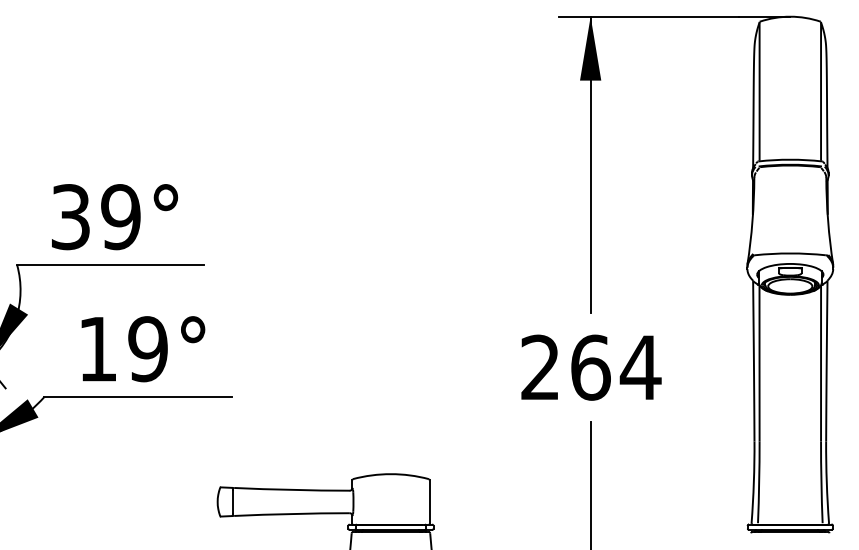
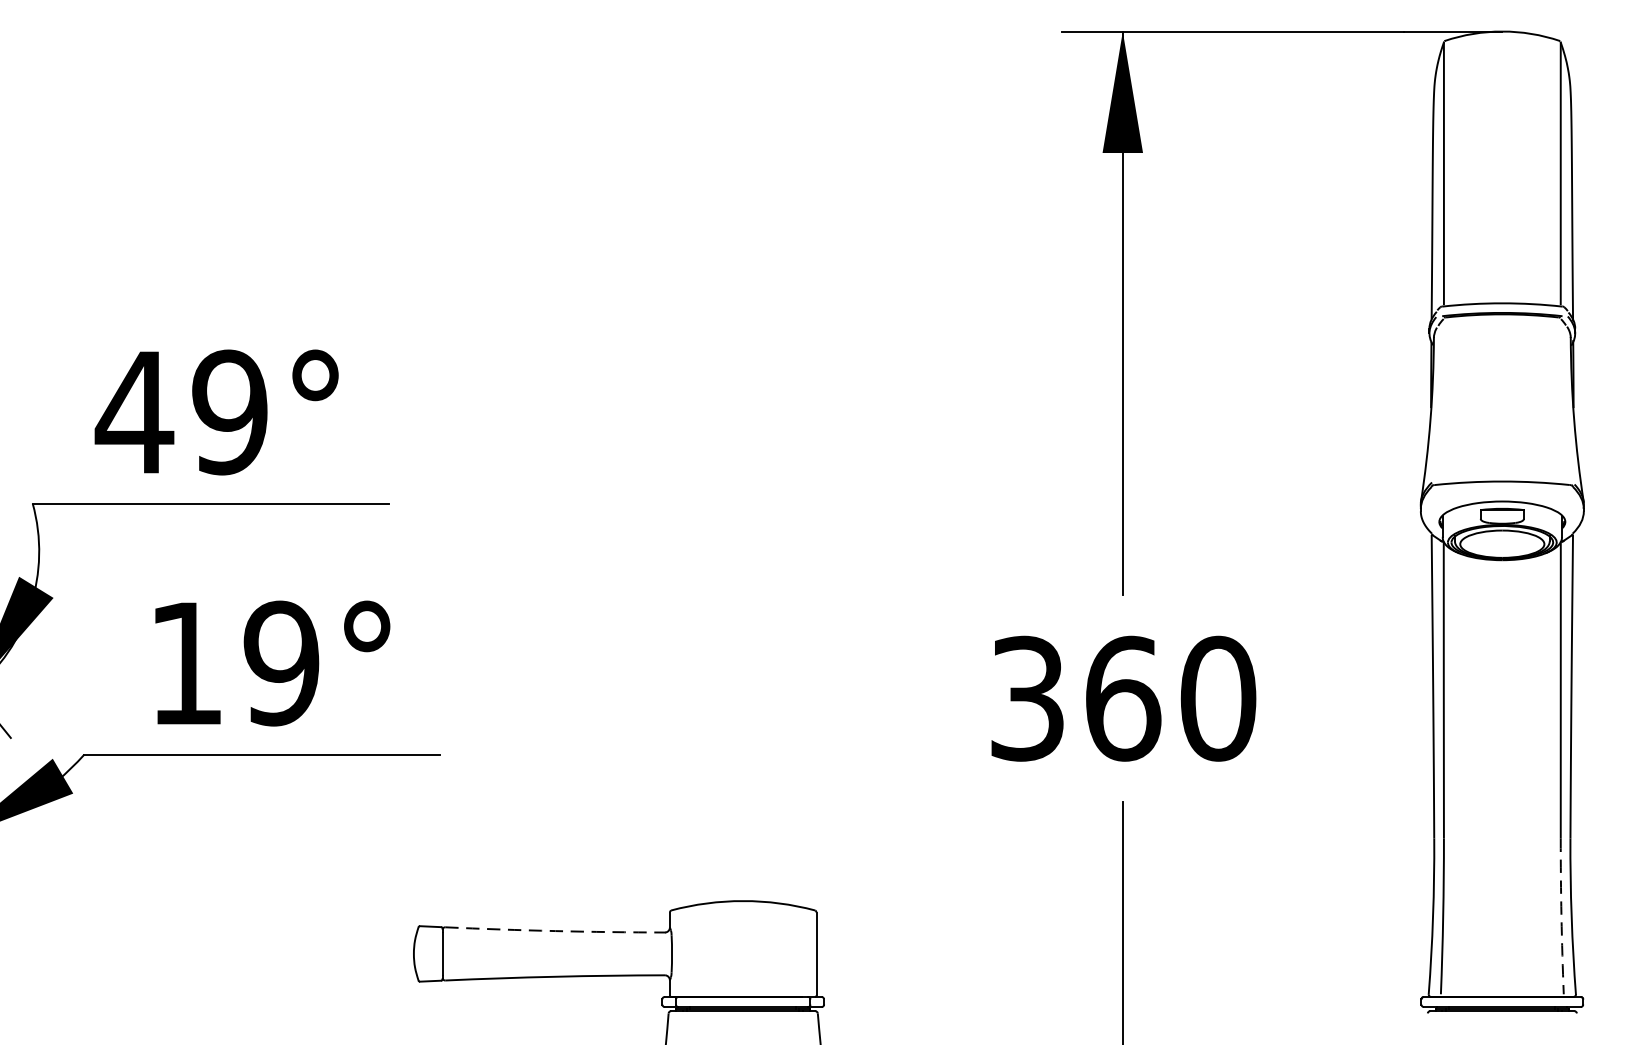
text: (70, 217) -> (134, 413), 39° -> 49°
text: (591, 367) -> (1124, 698), 264 -> 360
arc: (821, 482) -> (1561, 916), solid -> dashed
arc: (292, 489) -> (556, 930), solid -> dashed

